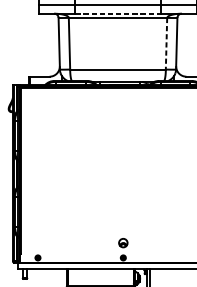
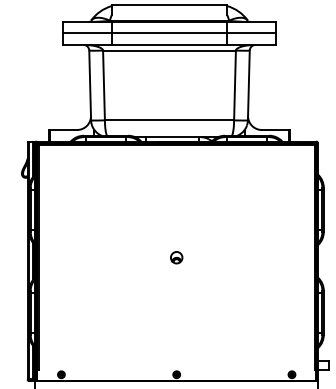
line: (118, 14) -> (169, 45), dashed -> solid
line: (166, 43) -> (235, 85), dashed -> solid
part: (123, 242) -> (176, 257), moved

